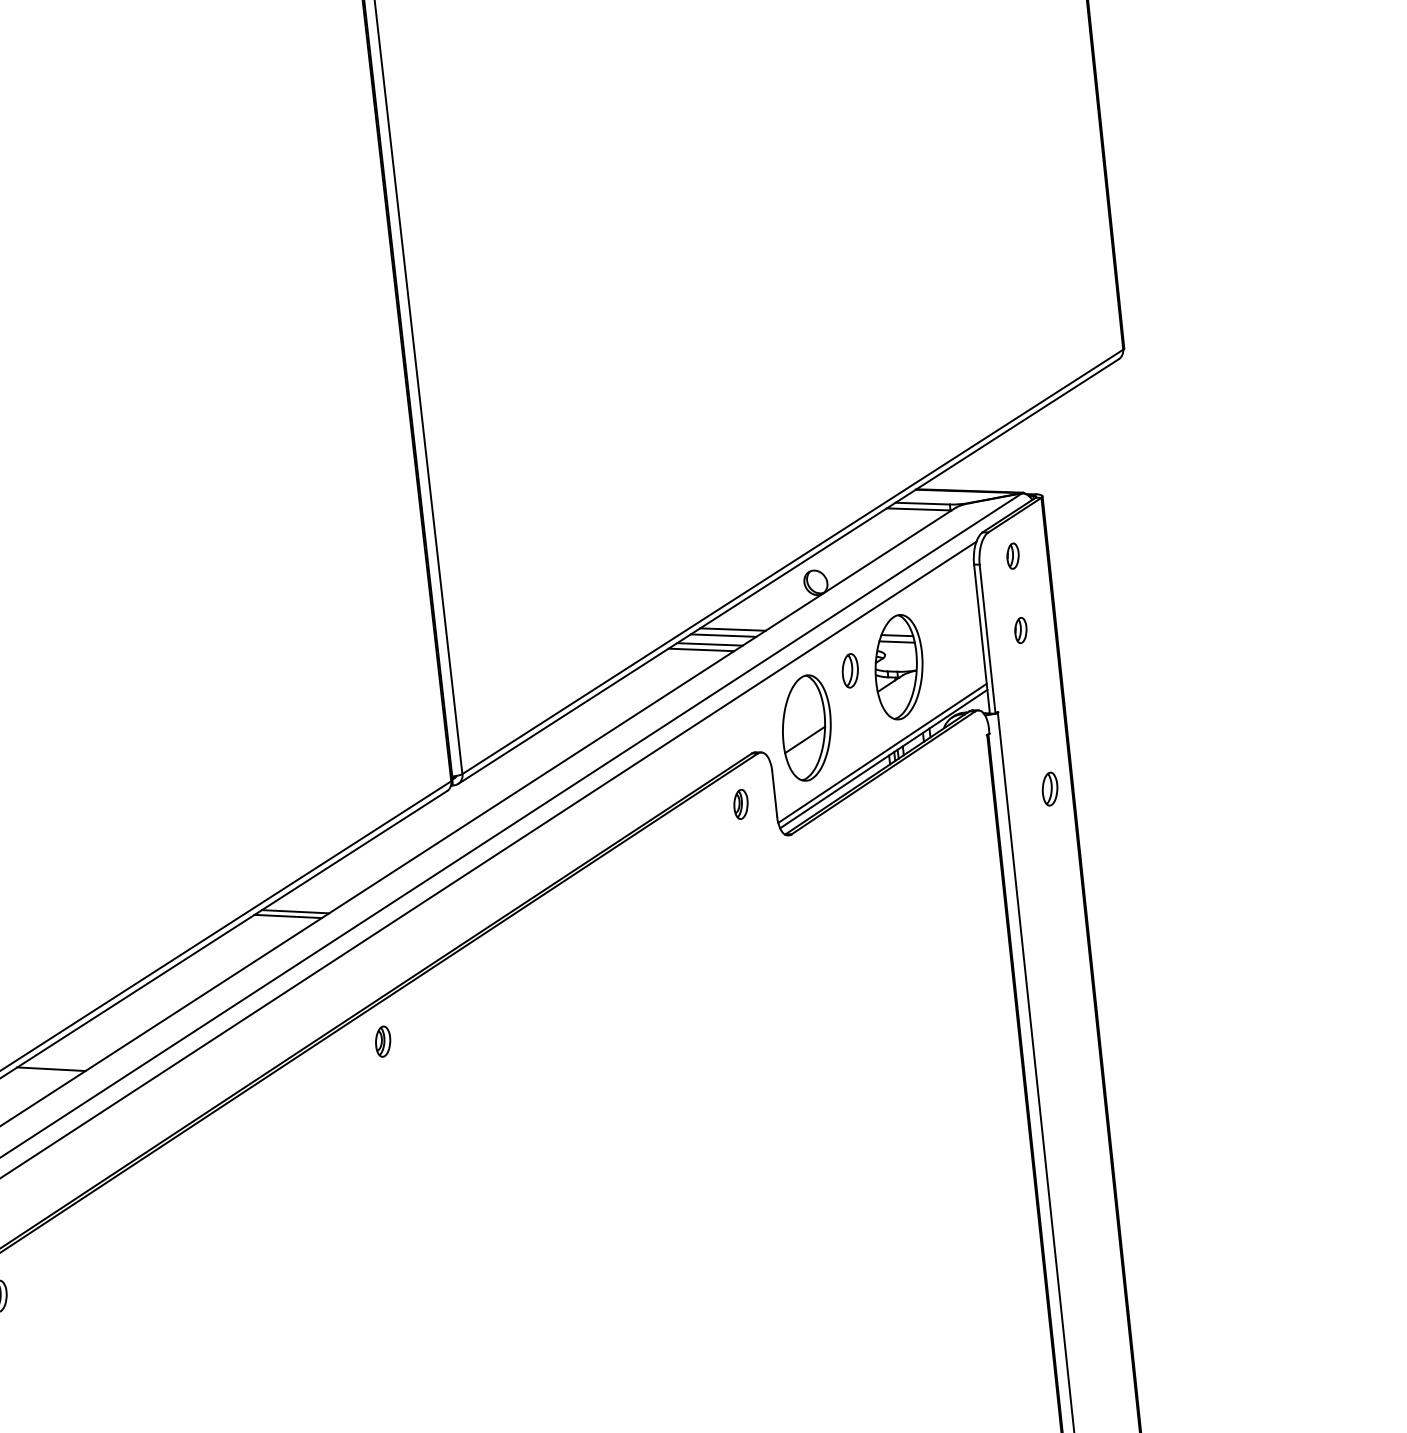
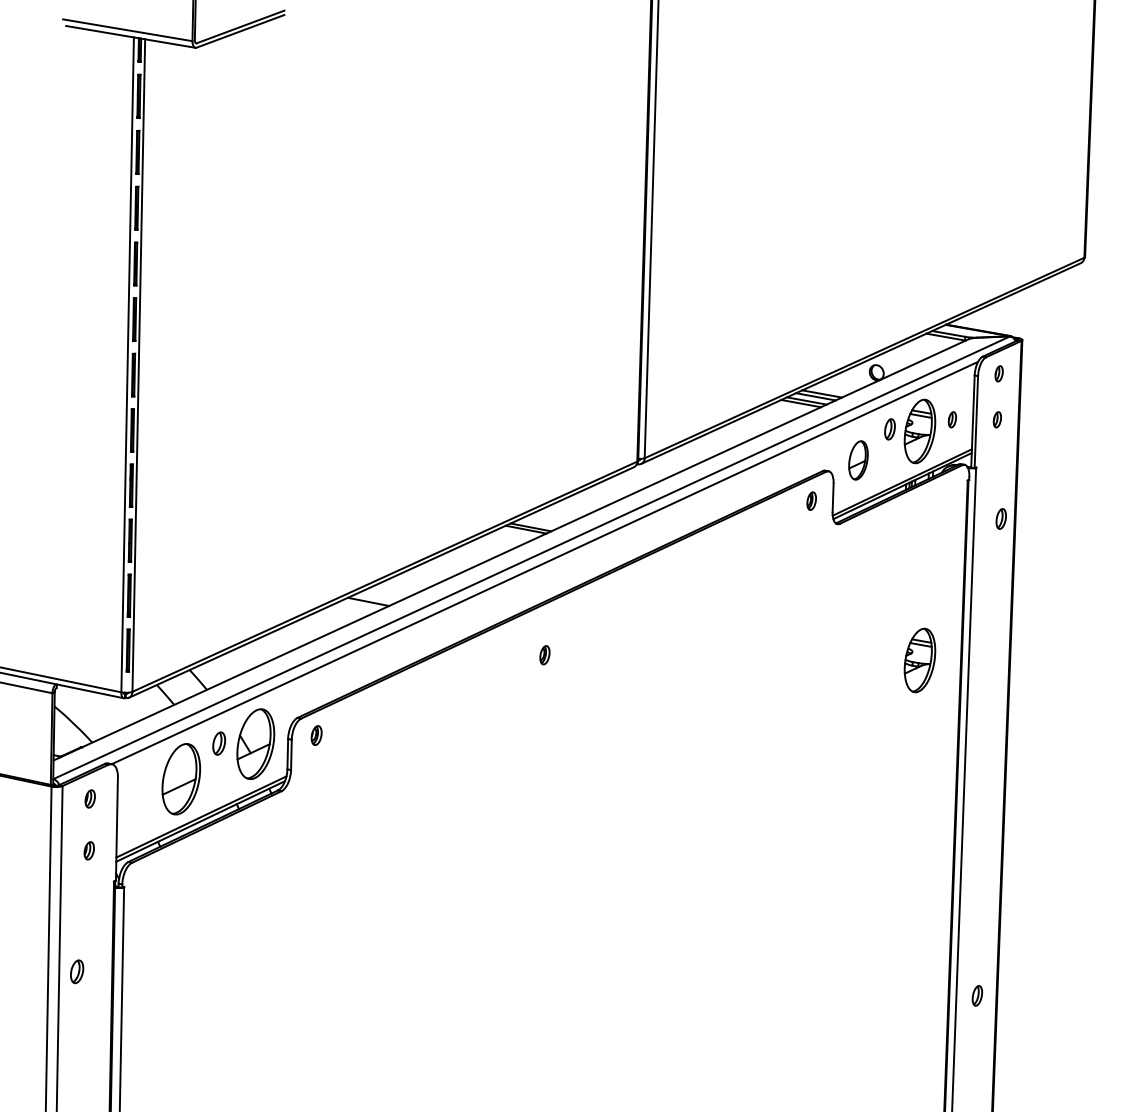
part: (946, 640) -> (951, 419), added
part: (806, 728) -> (858, 460), size x0.6
part: (951, 1035) -> (919, 660), added
part: (382, 1042) -> (544, 655), moved

